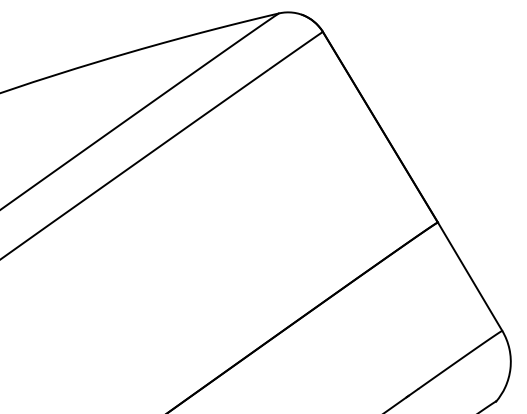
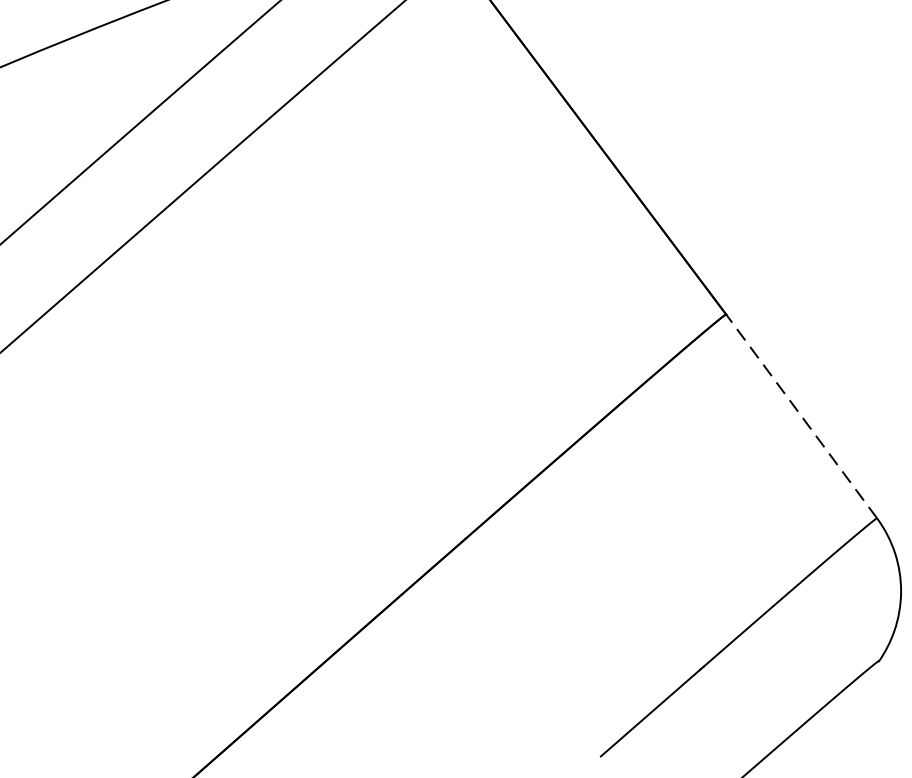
line: (469, 276) -> (800, 416), solid -> dashed

